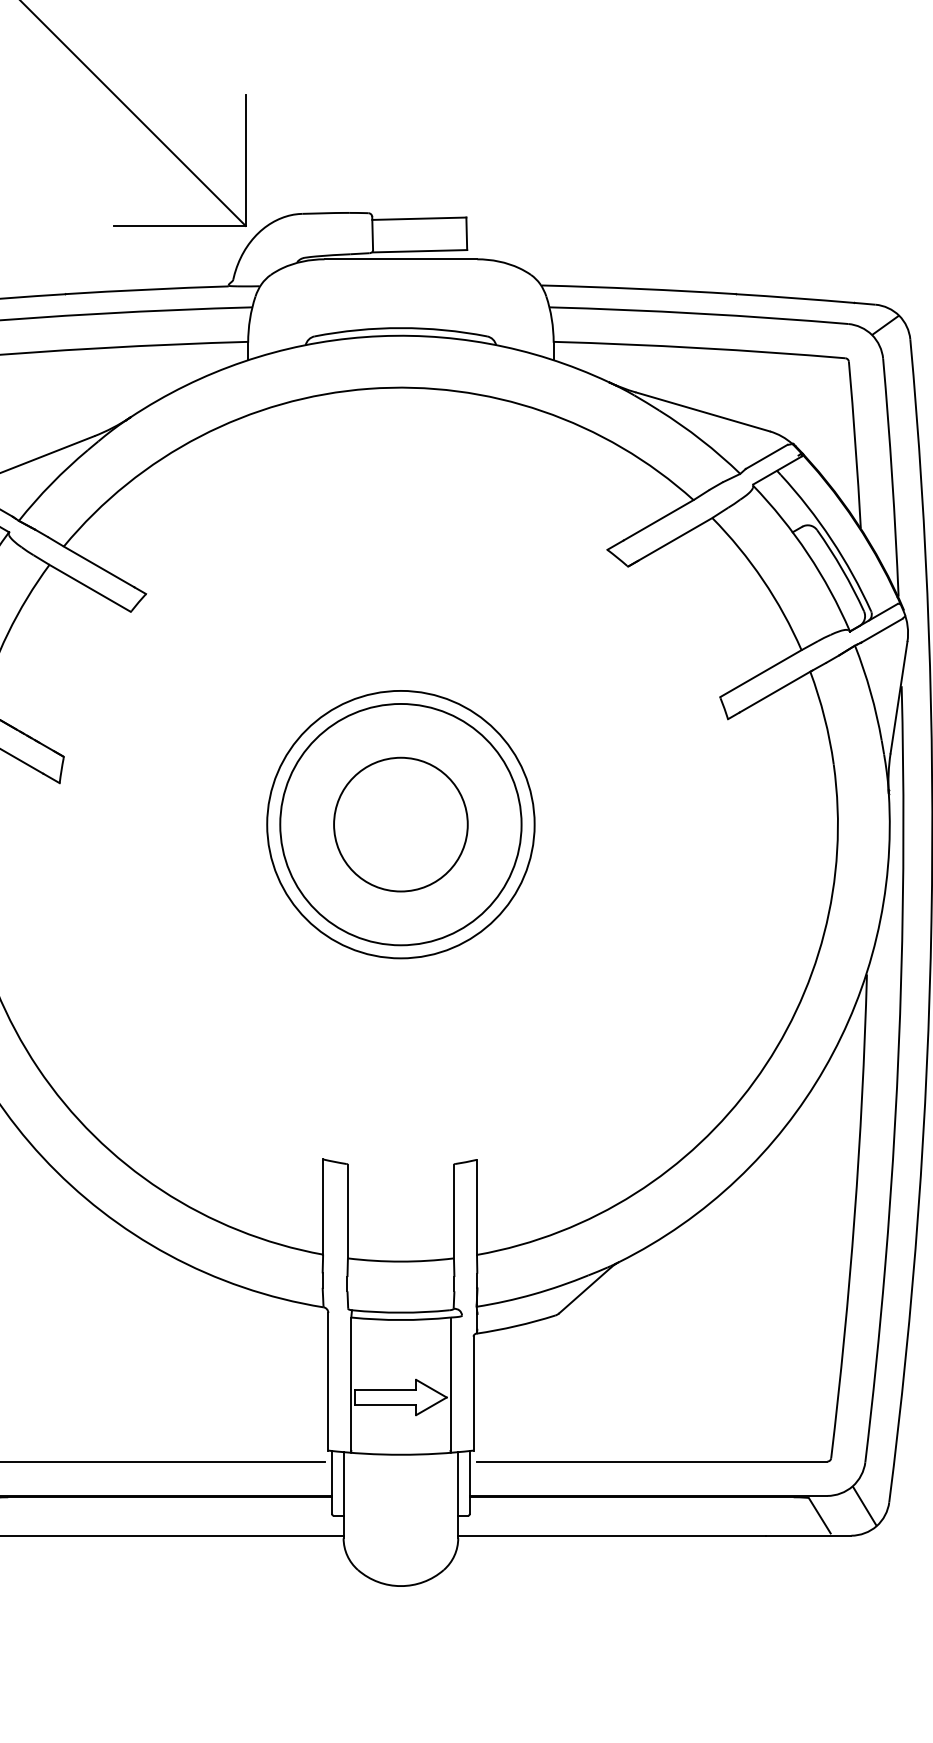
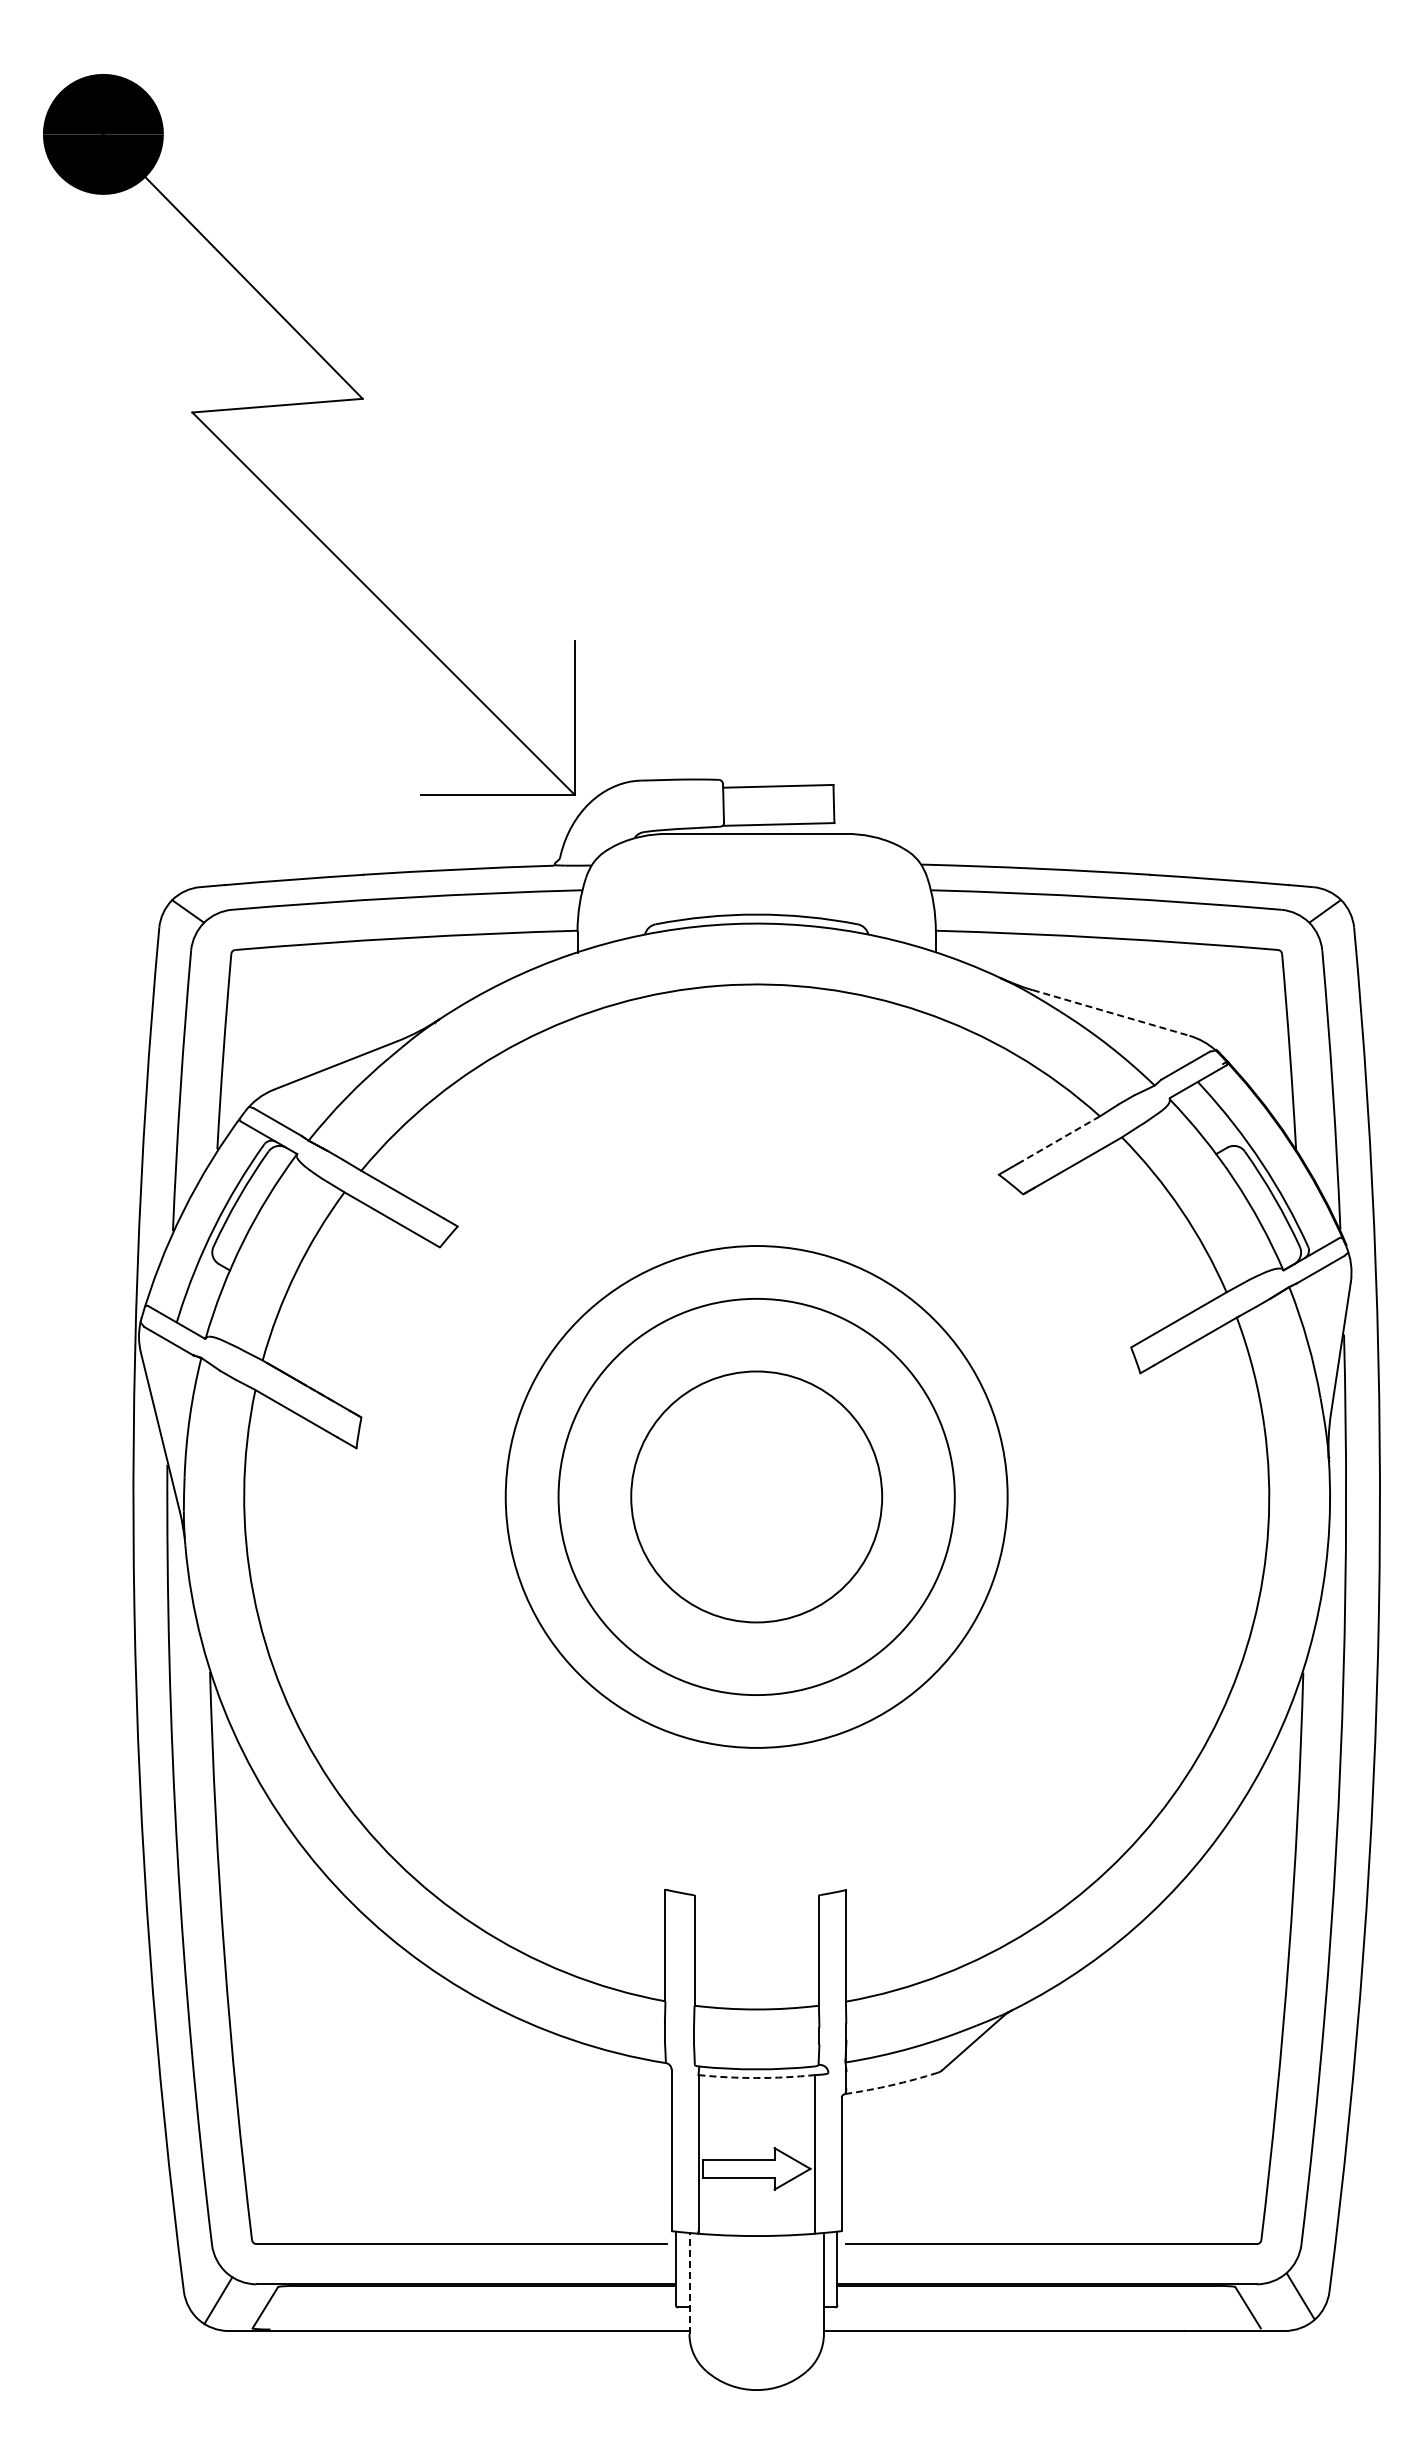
line: (703, 411) -> (1111, 1012), solid -> dashed
line: (658, 520) -> (1058, 1140), solid -> dashed
circle: (400, 824) -> (756, 1496), size x1.4
circle: (400, 824) -> (756, 1496), size x1.6
circle: (400, 824) -> (756, 1496), size x1.6
arc: (400, 1320) -> (756, 2078), solid -> dashed
arc: (515, 1326) -> (891, 2085), solid -> dashed
line: (343, 1494) -> (689, 2282), solid -> dashed

